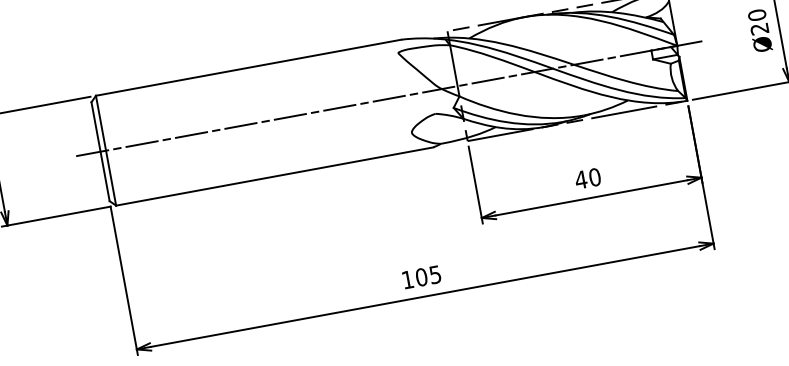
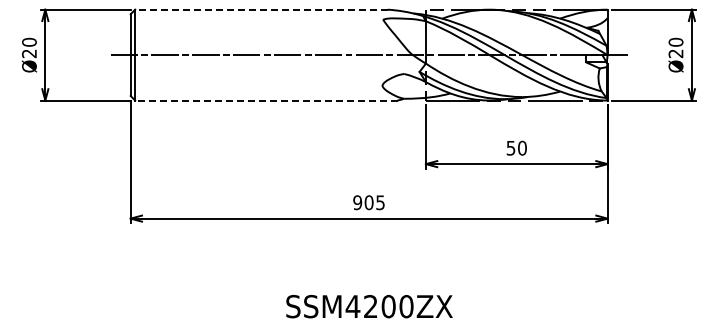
line: (247, 67) -> (260, 9), solid -> dashed
line: (273, 176) -> (265, 100), solid -> dashed
text: (580, 180) -> (510, 148), 40 -> 50
text: (407, 279) -> (357, 202), 105 -> 905

